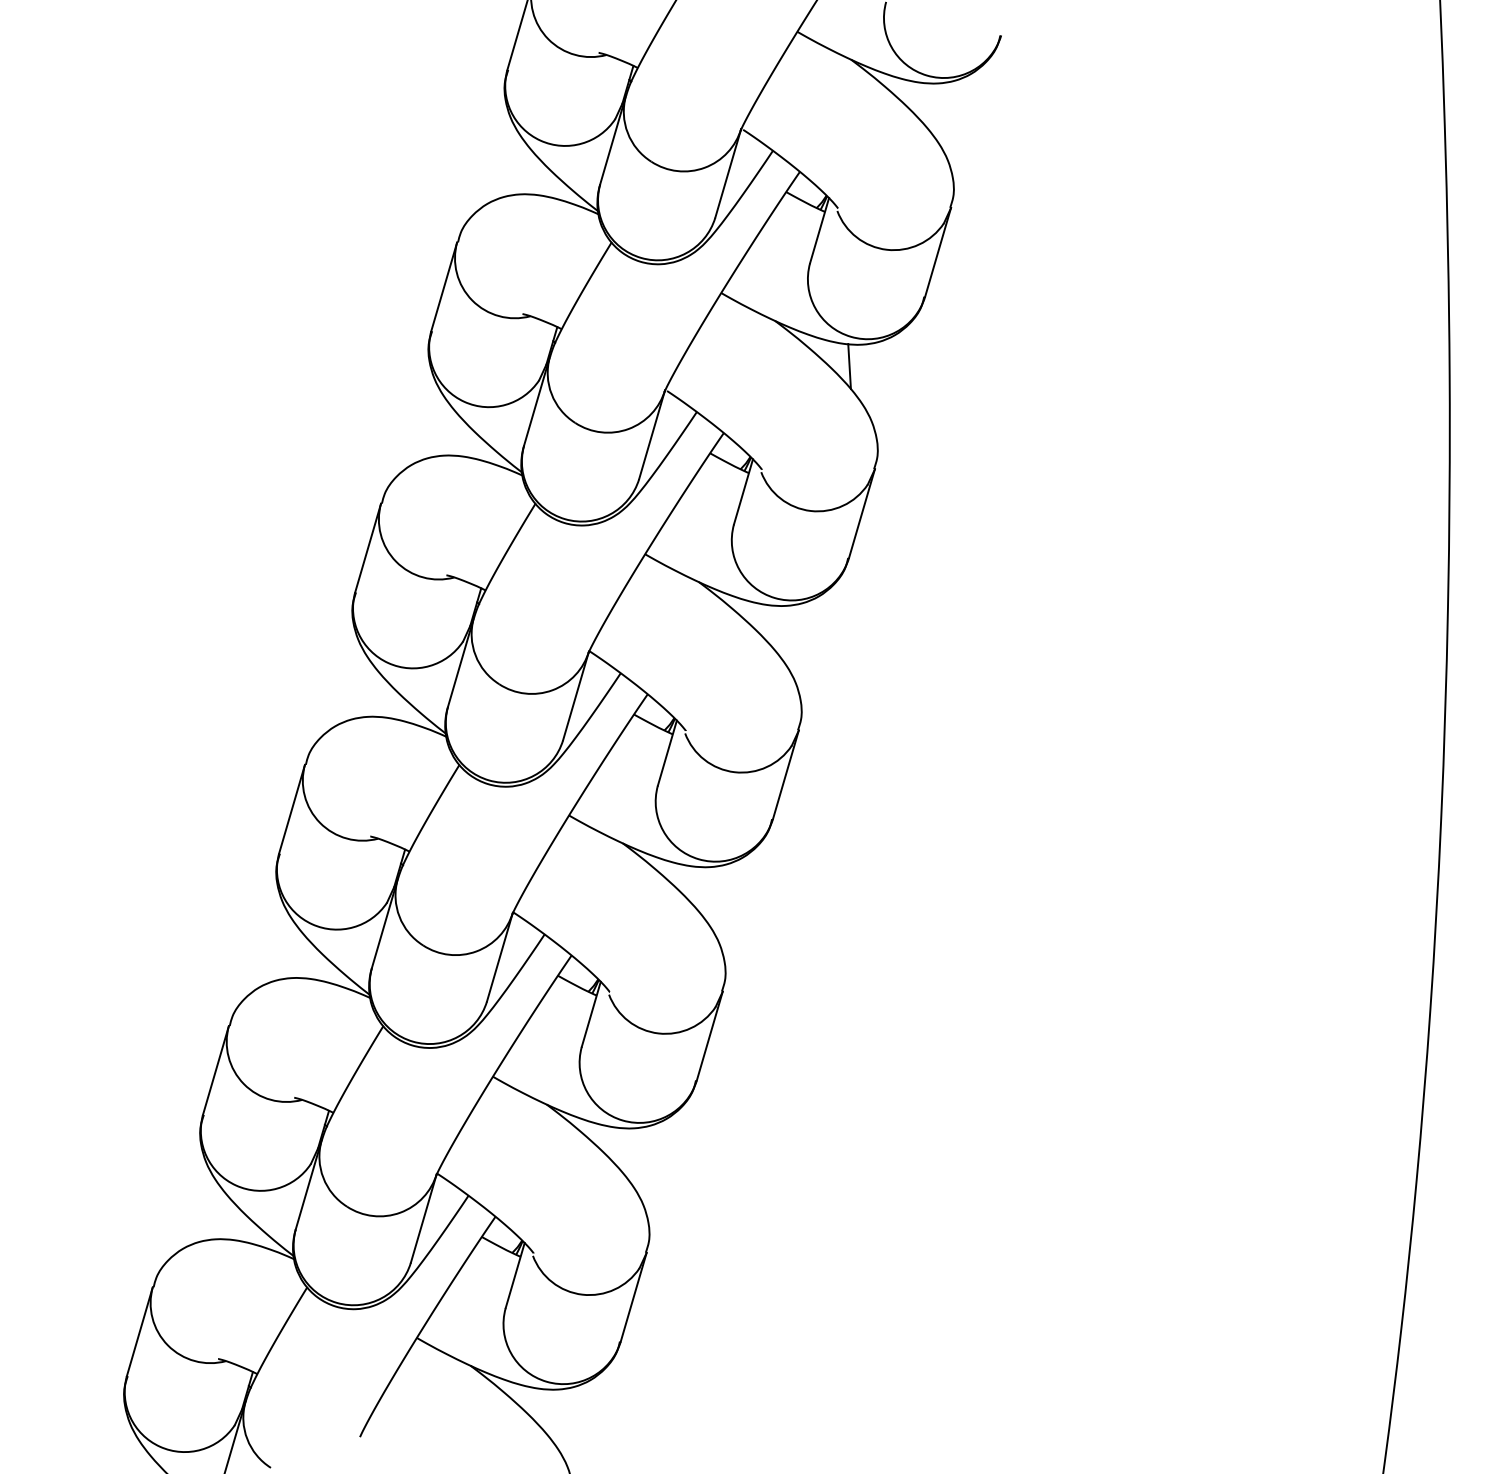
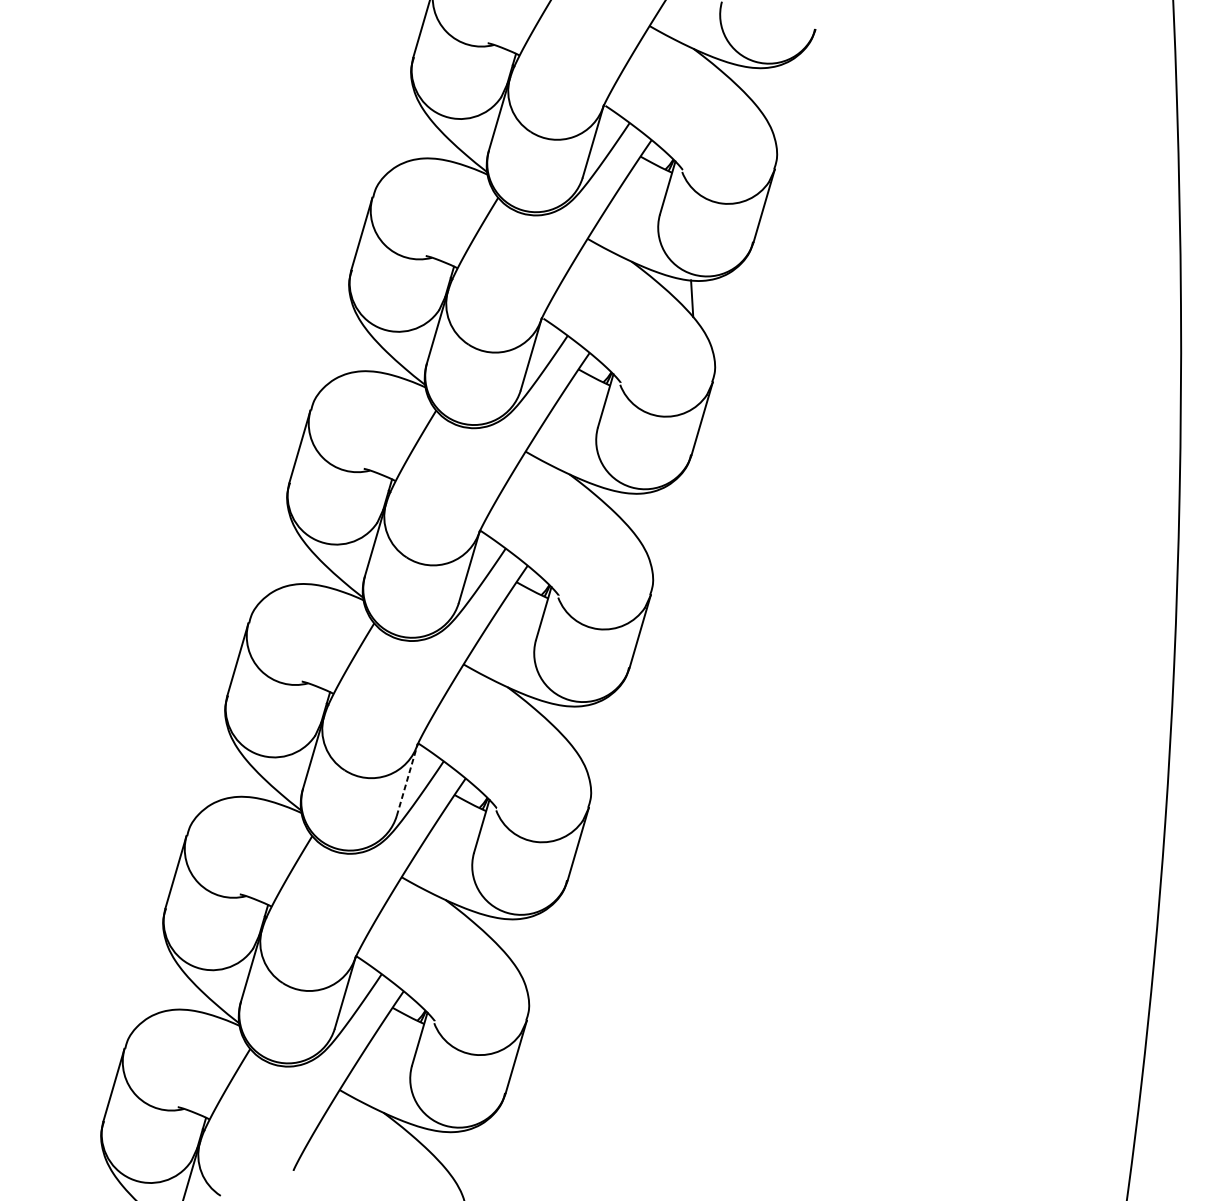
line: (500, 956) -> (407, 779), solid -> dashed

